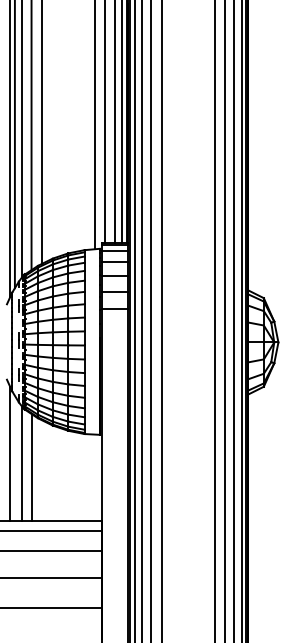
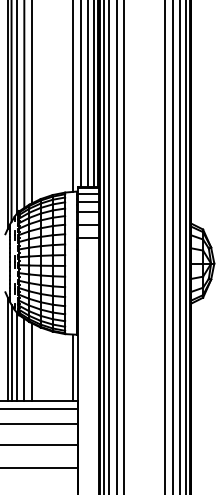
line: (14, 457) -> (11, 352), added
line: (41, 470) -> (32, 362), added
line: (95, 477) -> (73, 367), added

